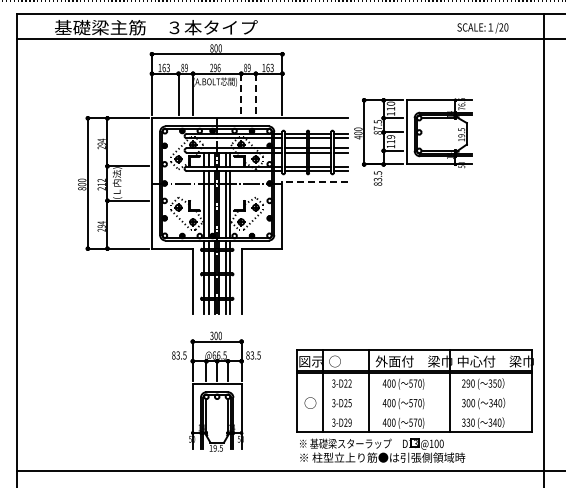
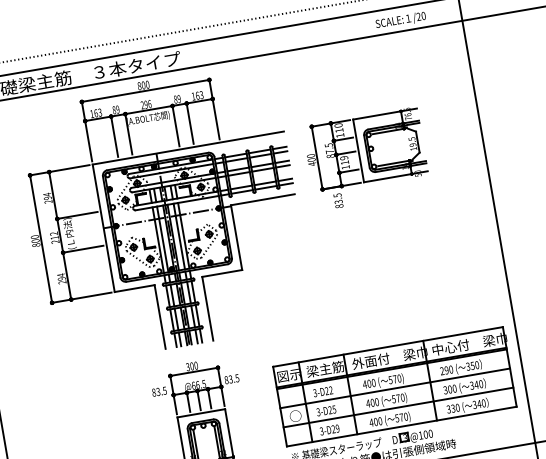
line: (241, 94) -> (176, 126), dashed -> solid
line: (255, 94) -> (189, 123), dashed -> solid
part: (413, 141) -> (366, 158), moved
line: (315, 182) -> (263, 199), dashed -> solid
text: (347, 361) -> (324, 369), ○ -> 梁主筋
line: (413, 392) -> (394, 388), added
line: (413, 412) -> (397, 407), added

